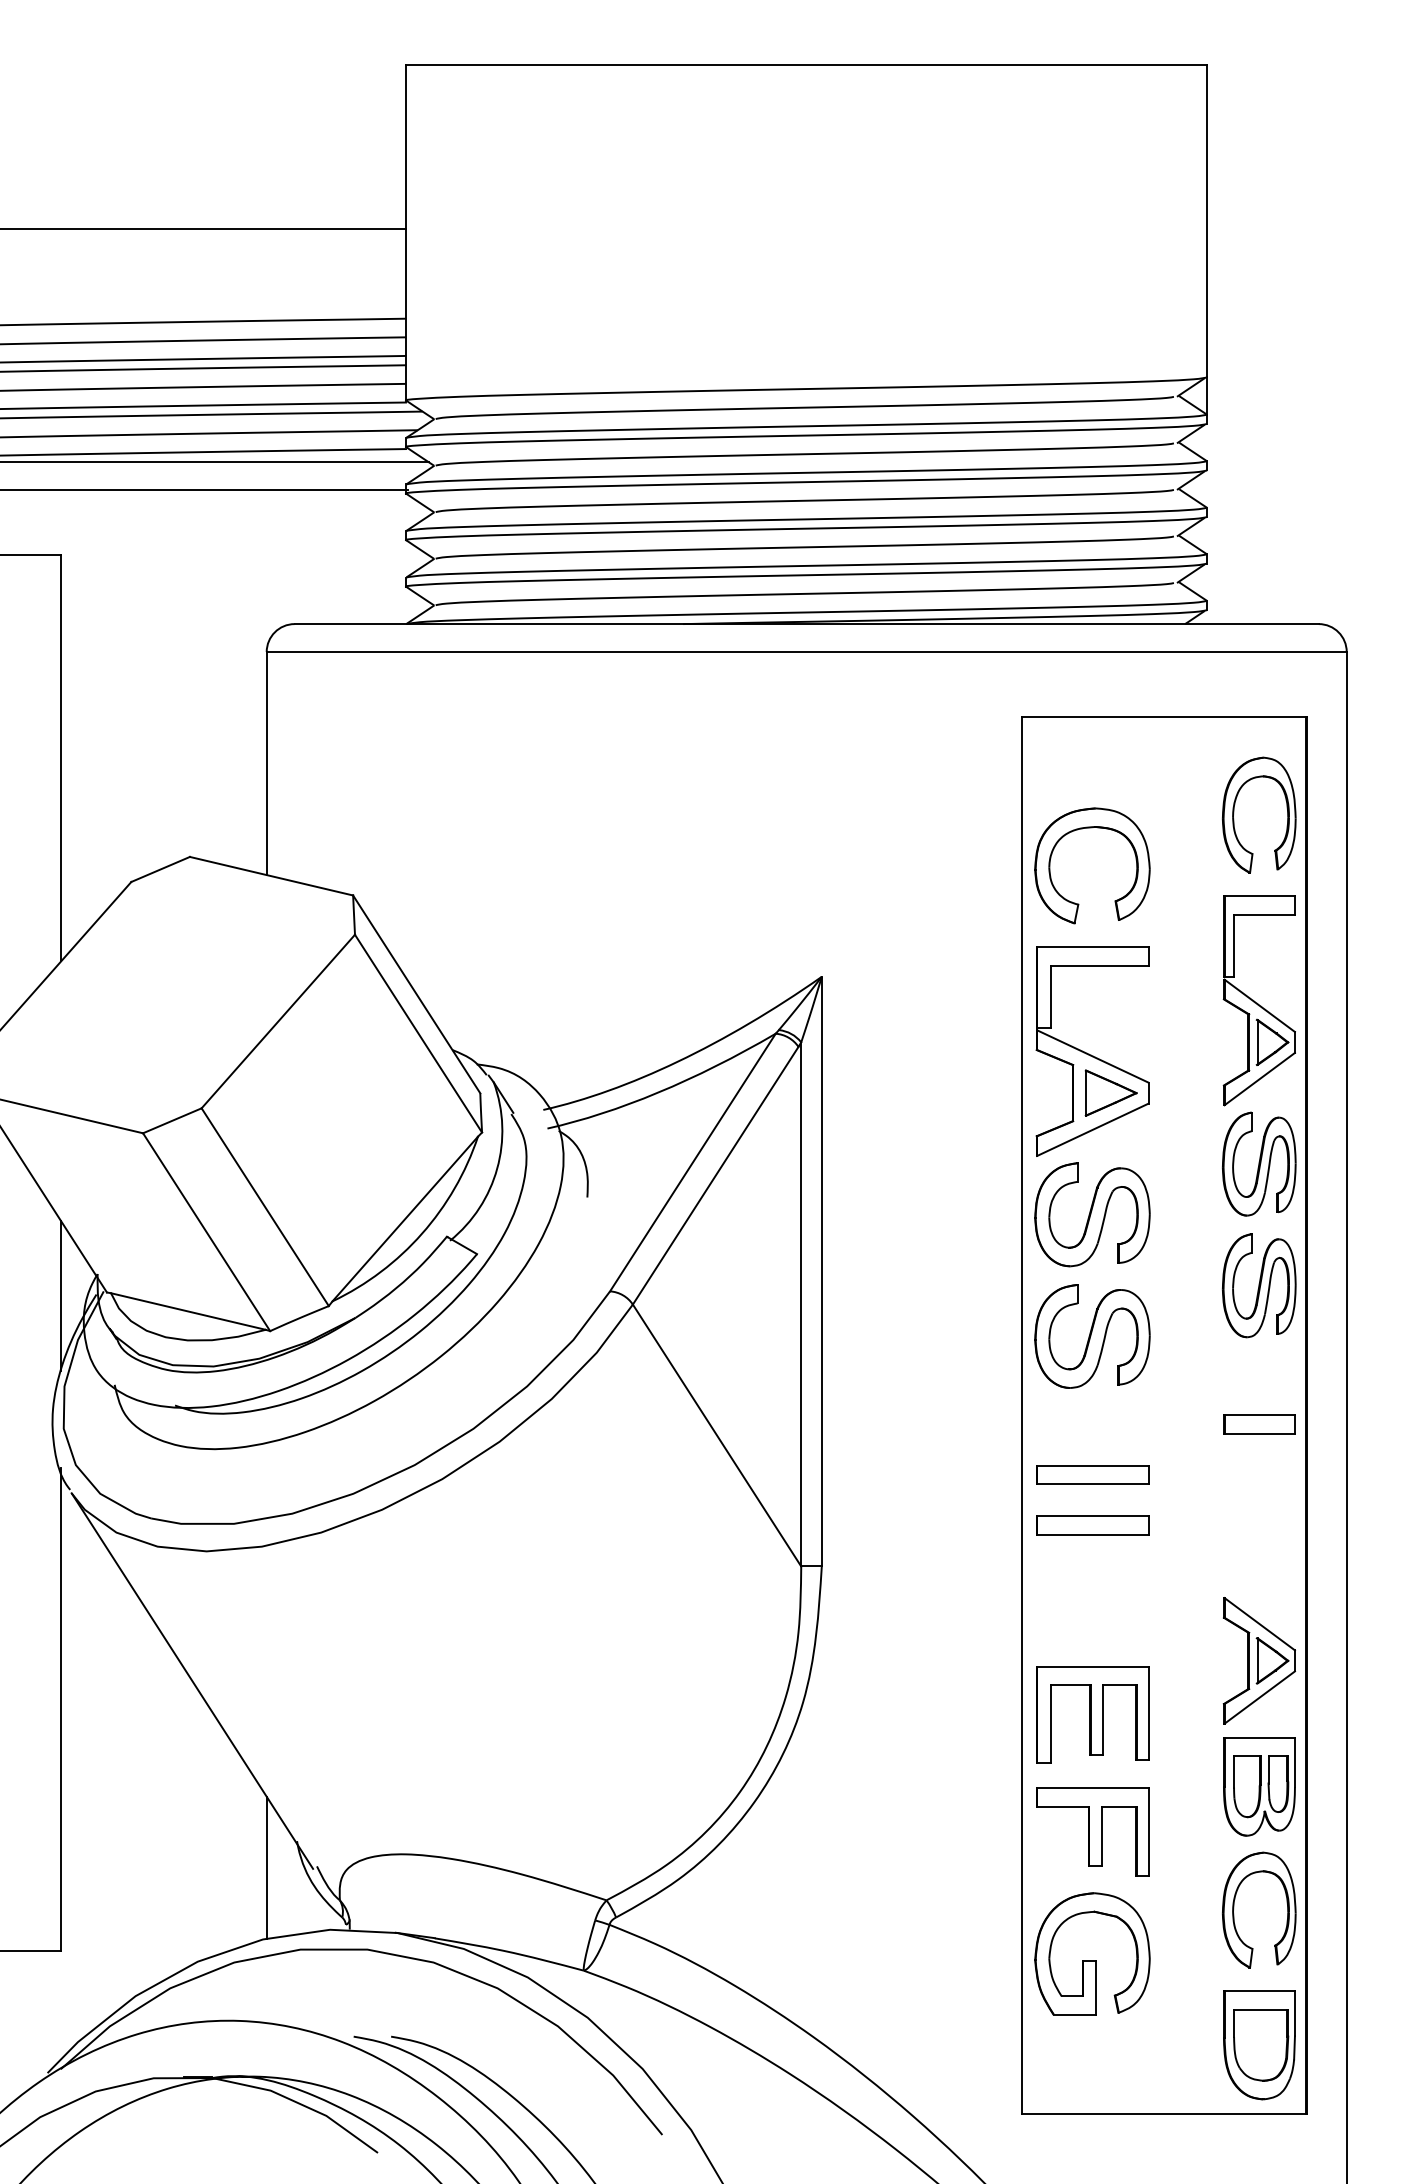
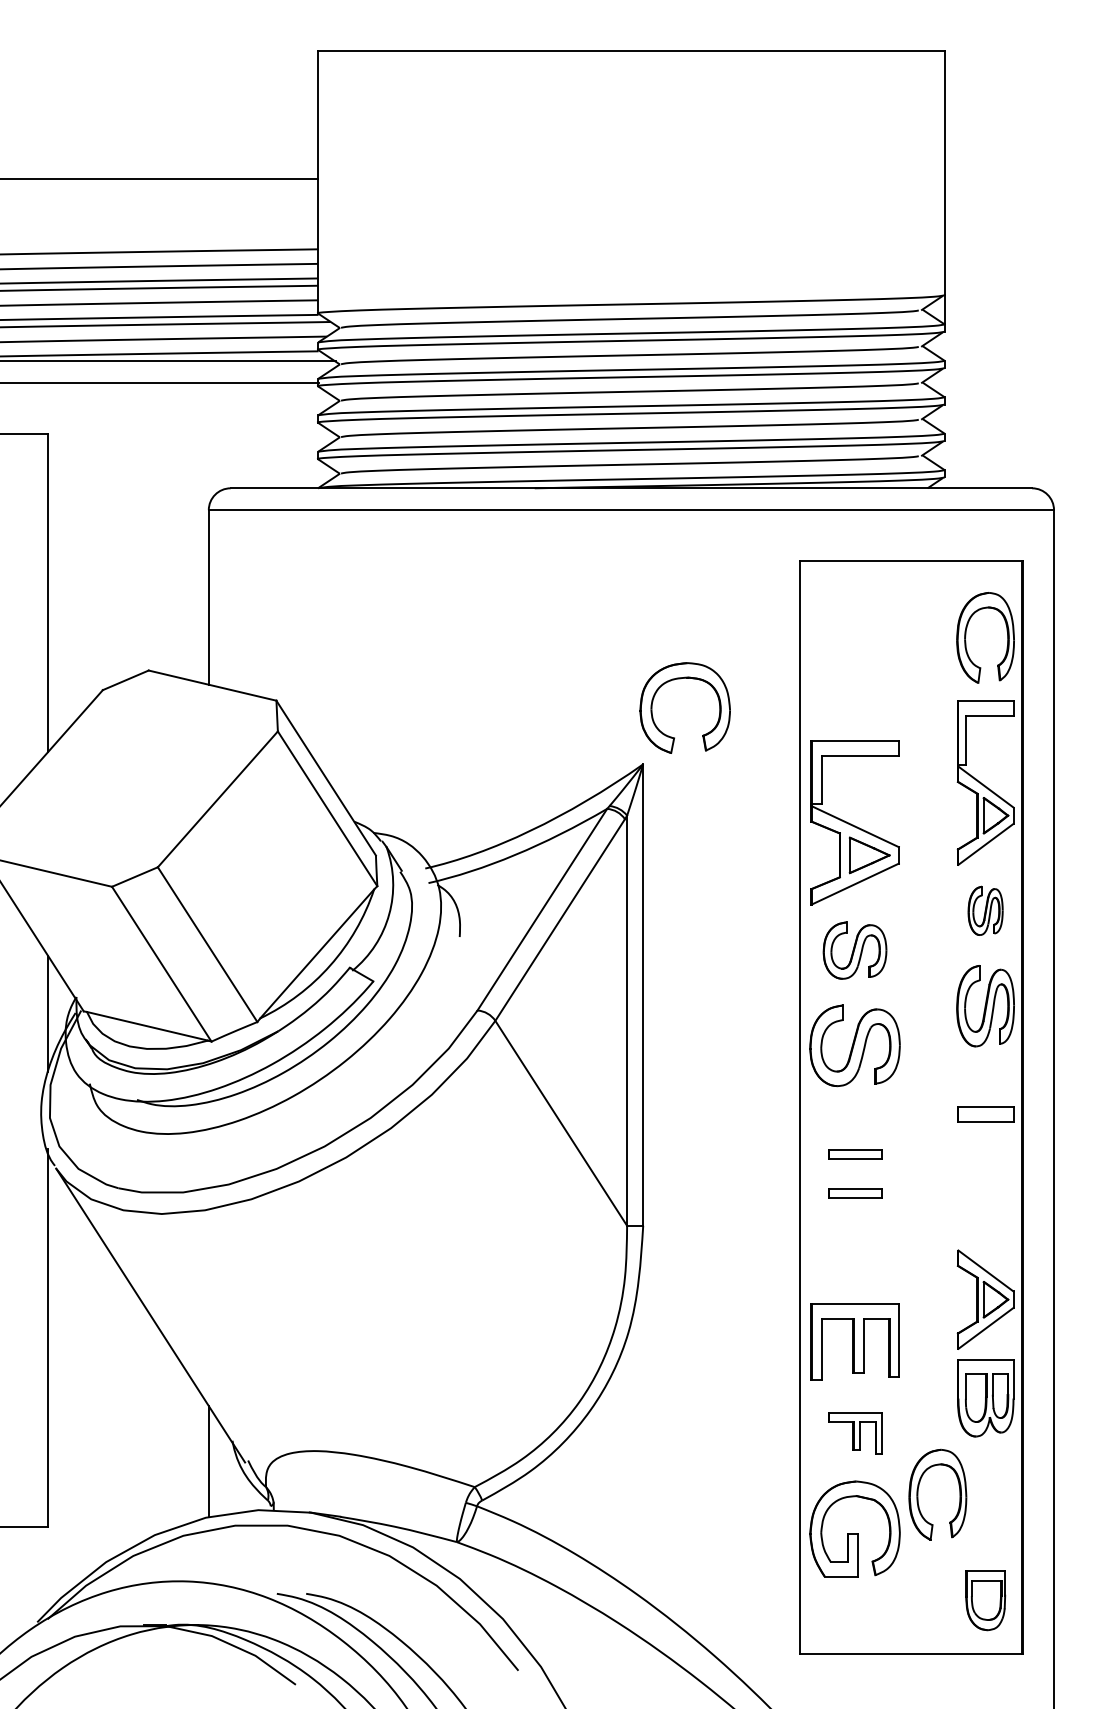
part: (1092, 828) -> (685, 678), moved
part: (1259, 1163) -> (985, 910), size x0.6
part: (1092, 1214) -> (855, 950), size x0.7
part: (1092, 1474) -> (855, 1153), size x0.6
part: (1092, 1525) -> (855, 1193), size x0.6
part: (1092, 1831) -> (855, 1433), size x0.6
part: (1234, 1908) -> (918, 1493), moved
part: (1259, 2045) -> (985, 1600), size x0.7

